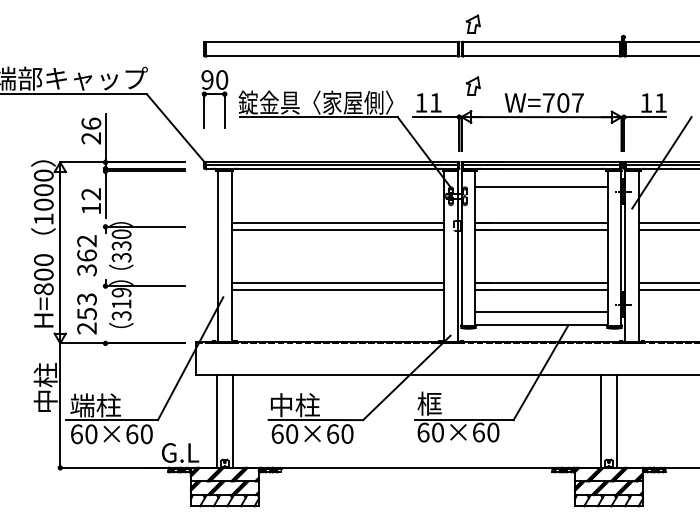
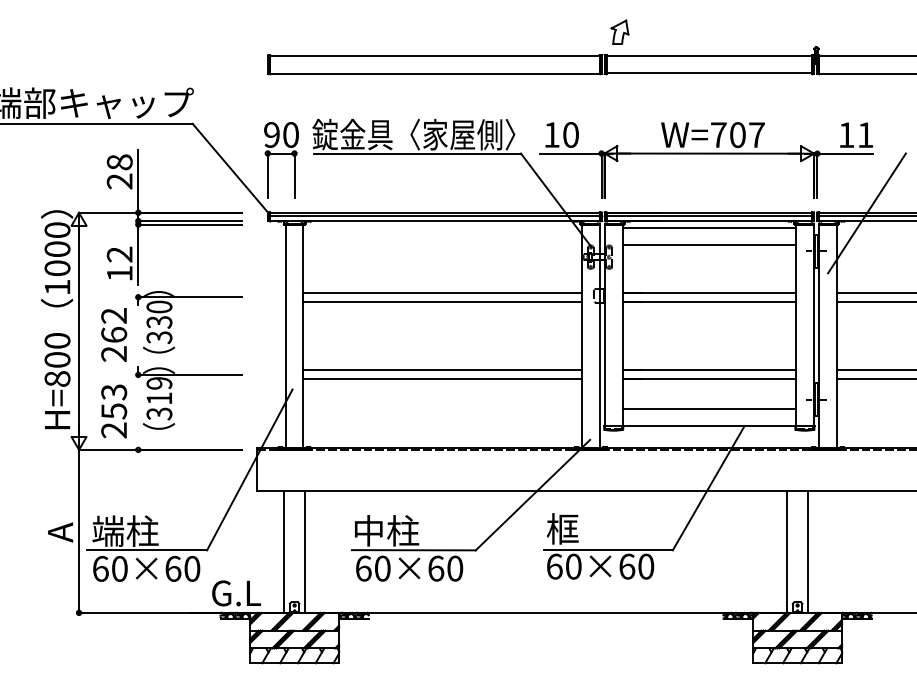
part: (472, 85) -> (619, 112), removed
part: (214, 99) -> (281, 160), moved
text: (435, 102) -> (570, 134), 11 -> 10
text: (91, 123) -> (119, 162), 26 -> 28
line: (540, 173) -> (708, 227), added
text: (87, 270) -> (114, 354), 362 -> 262
text: (45, 388) -> (59, 508), 中柱 -> A

